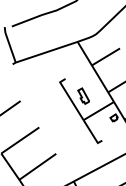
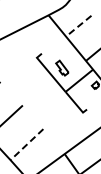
line: (105, 57) -> (78, 26), solid -> dashed
line: (37, 166) -> (26, 144), solid -> dashed

